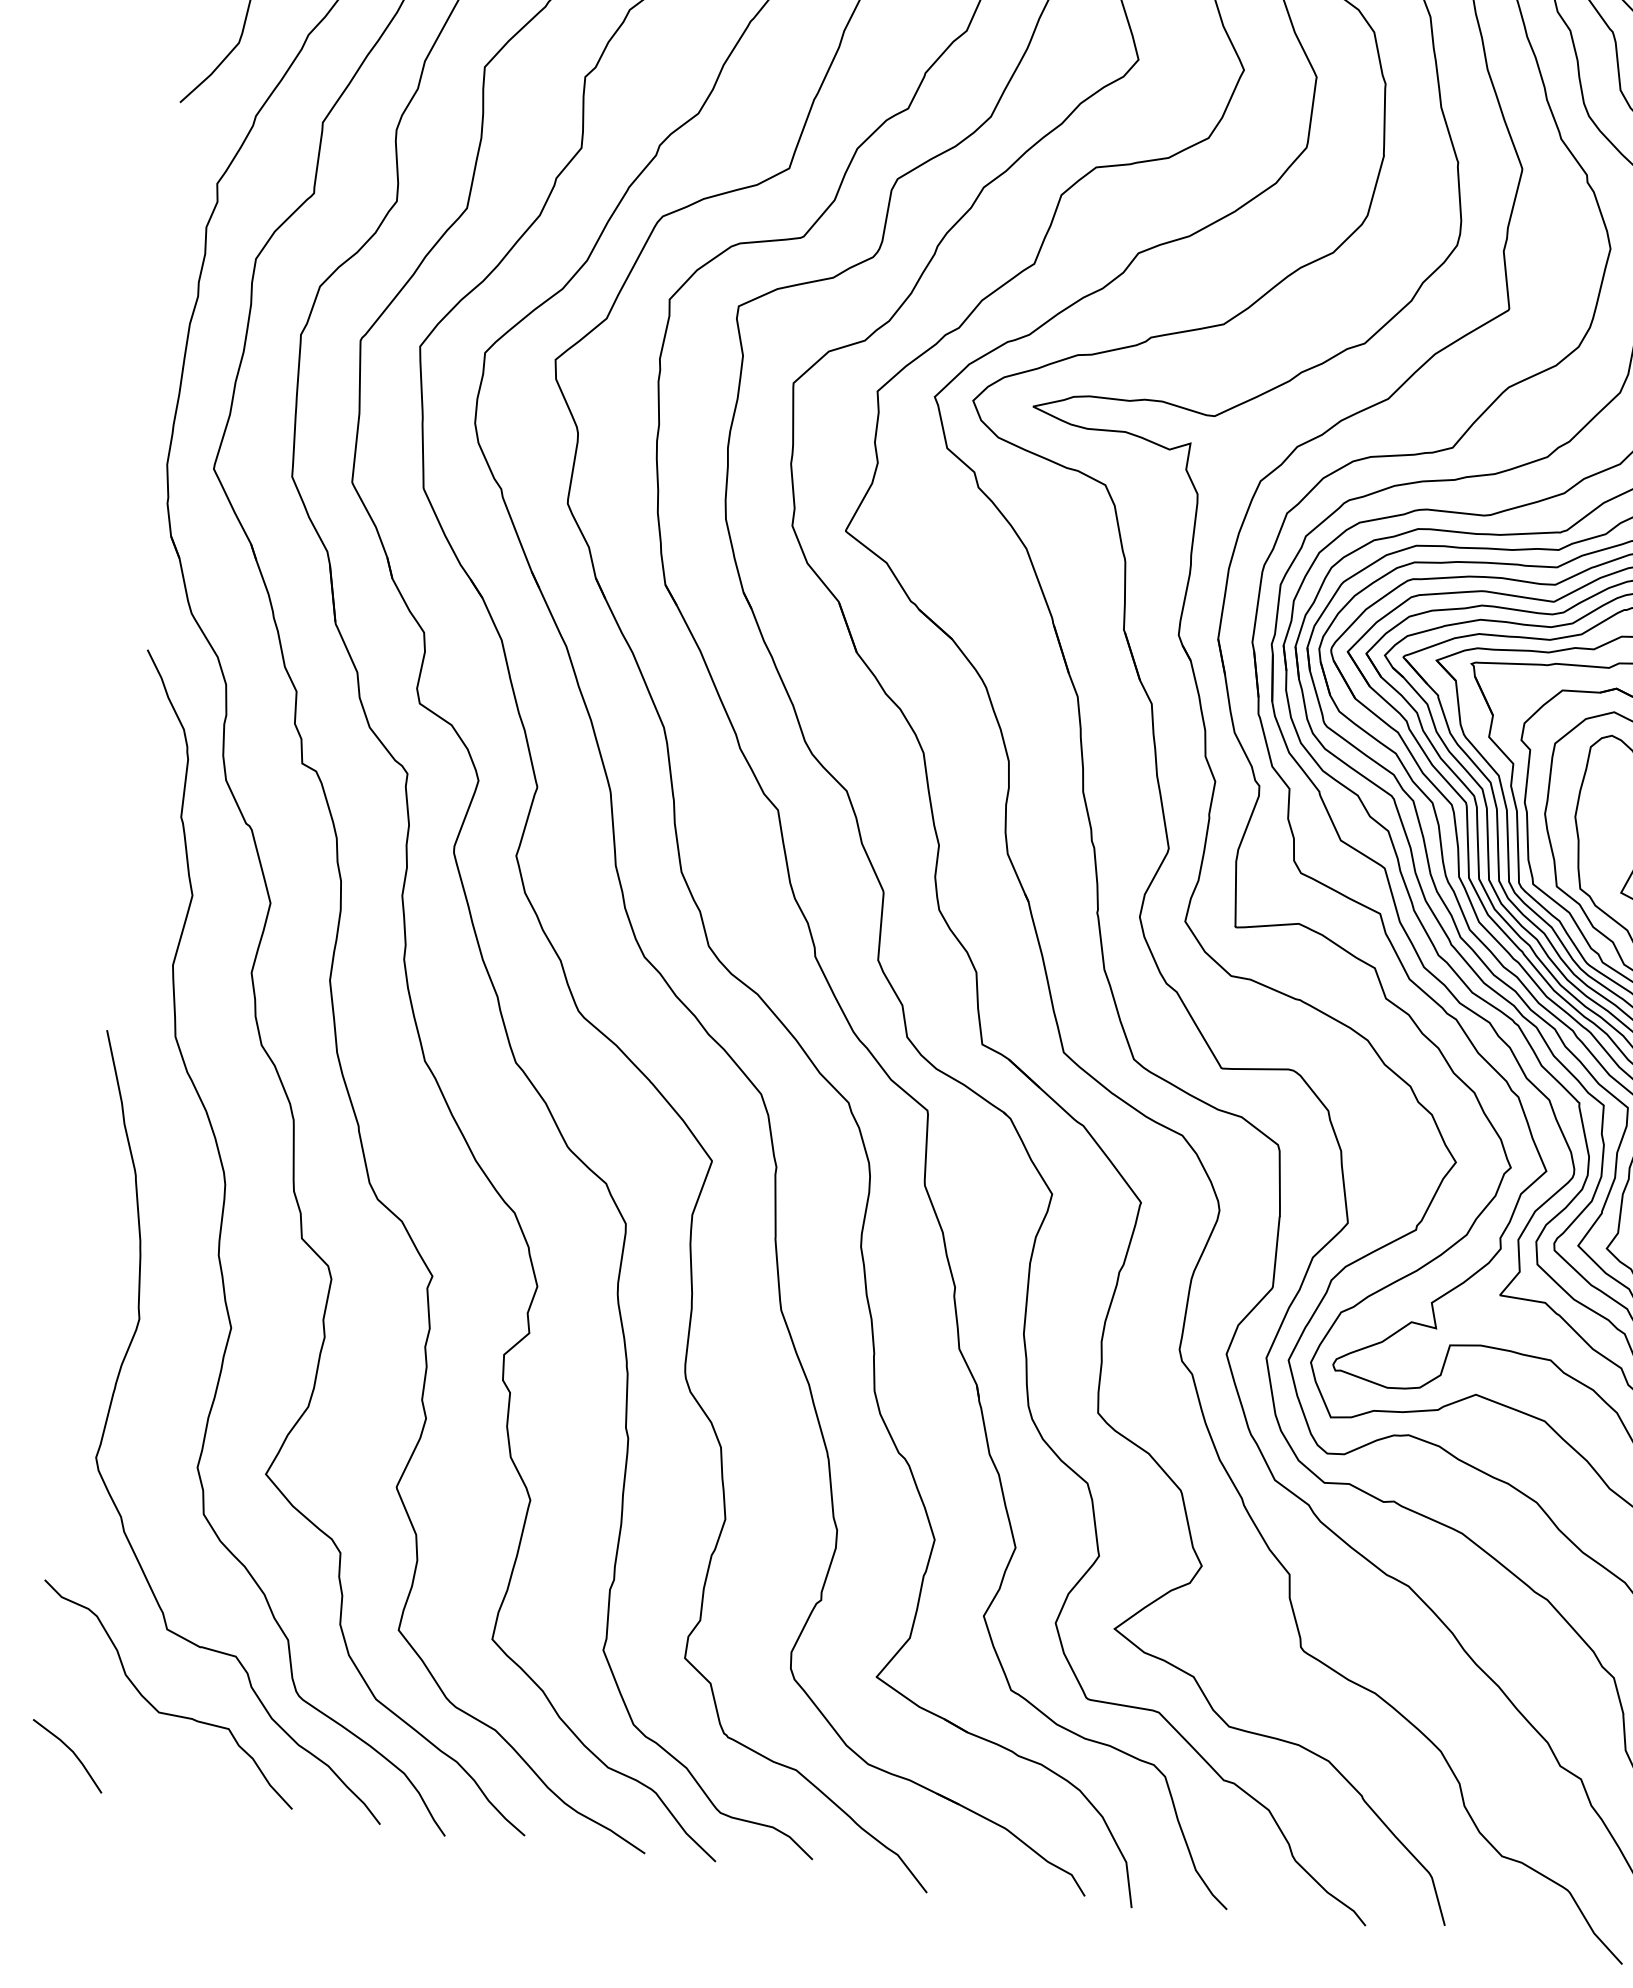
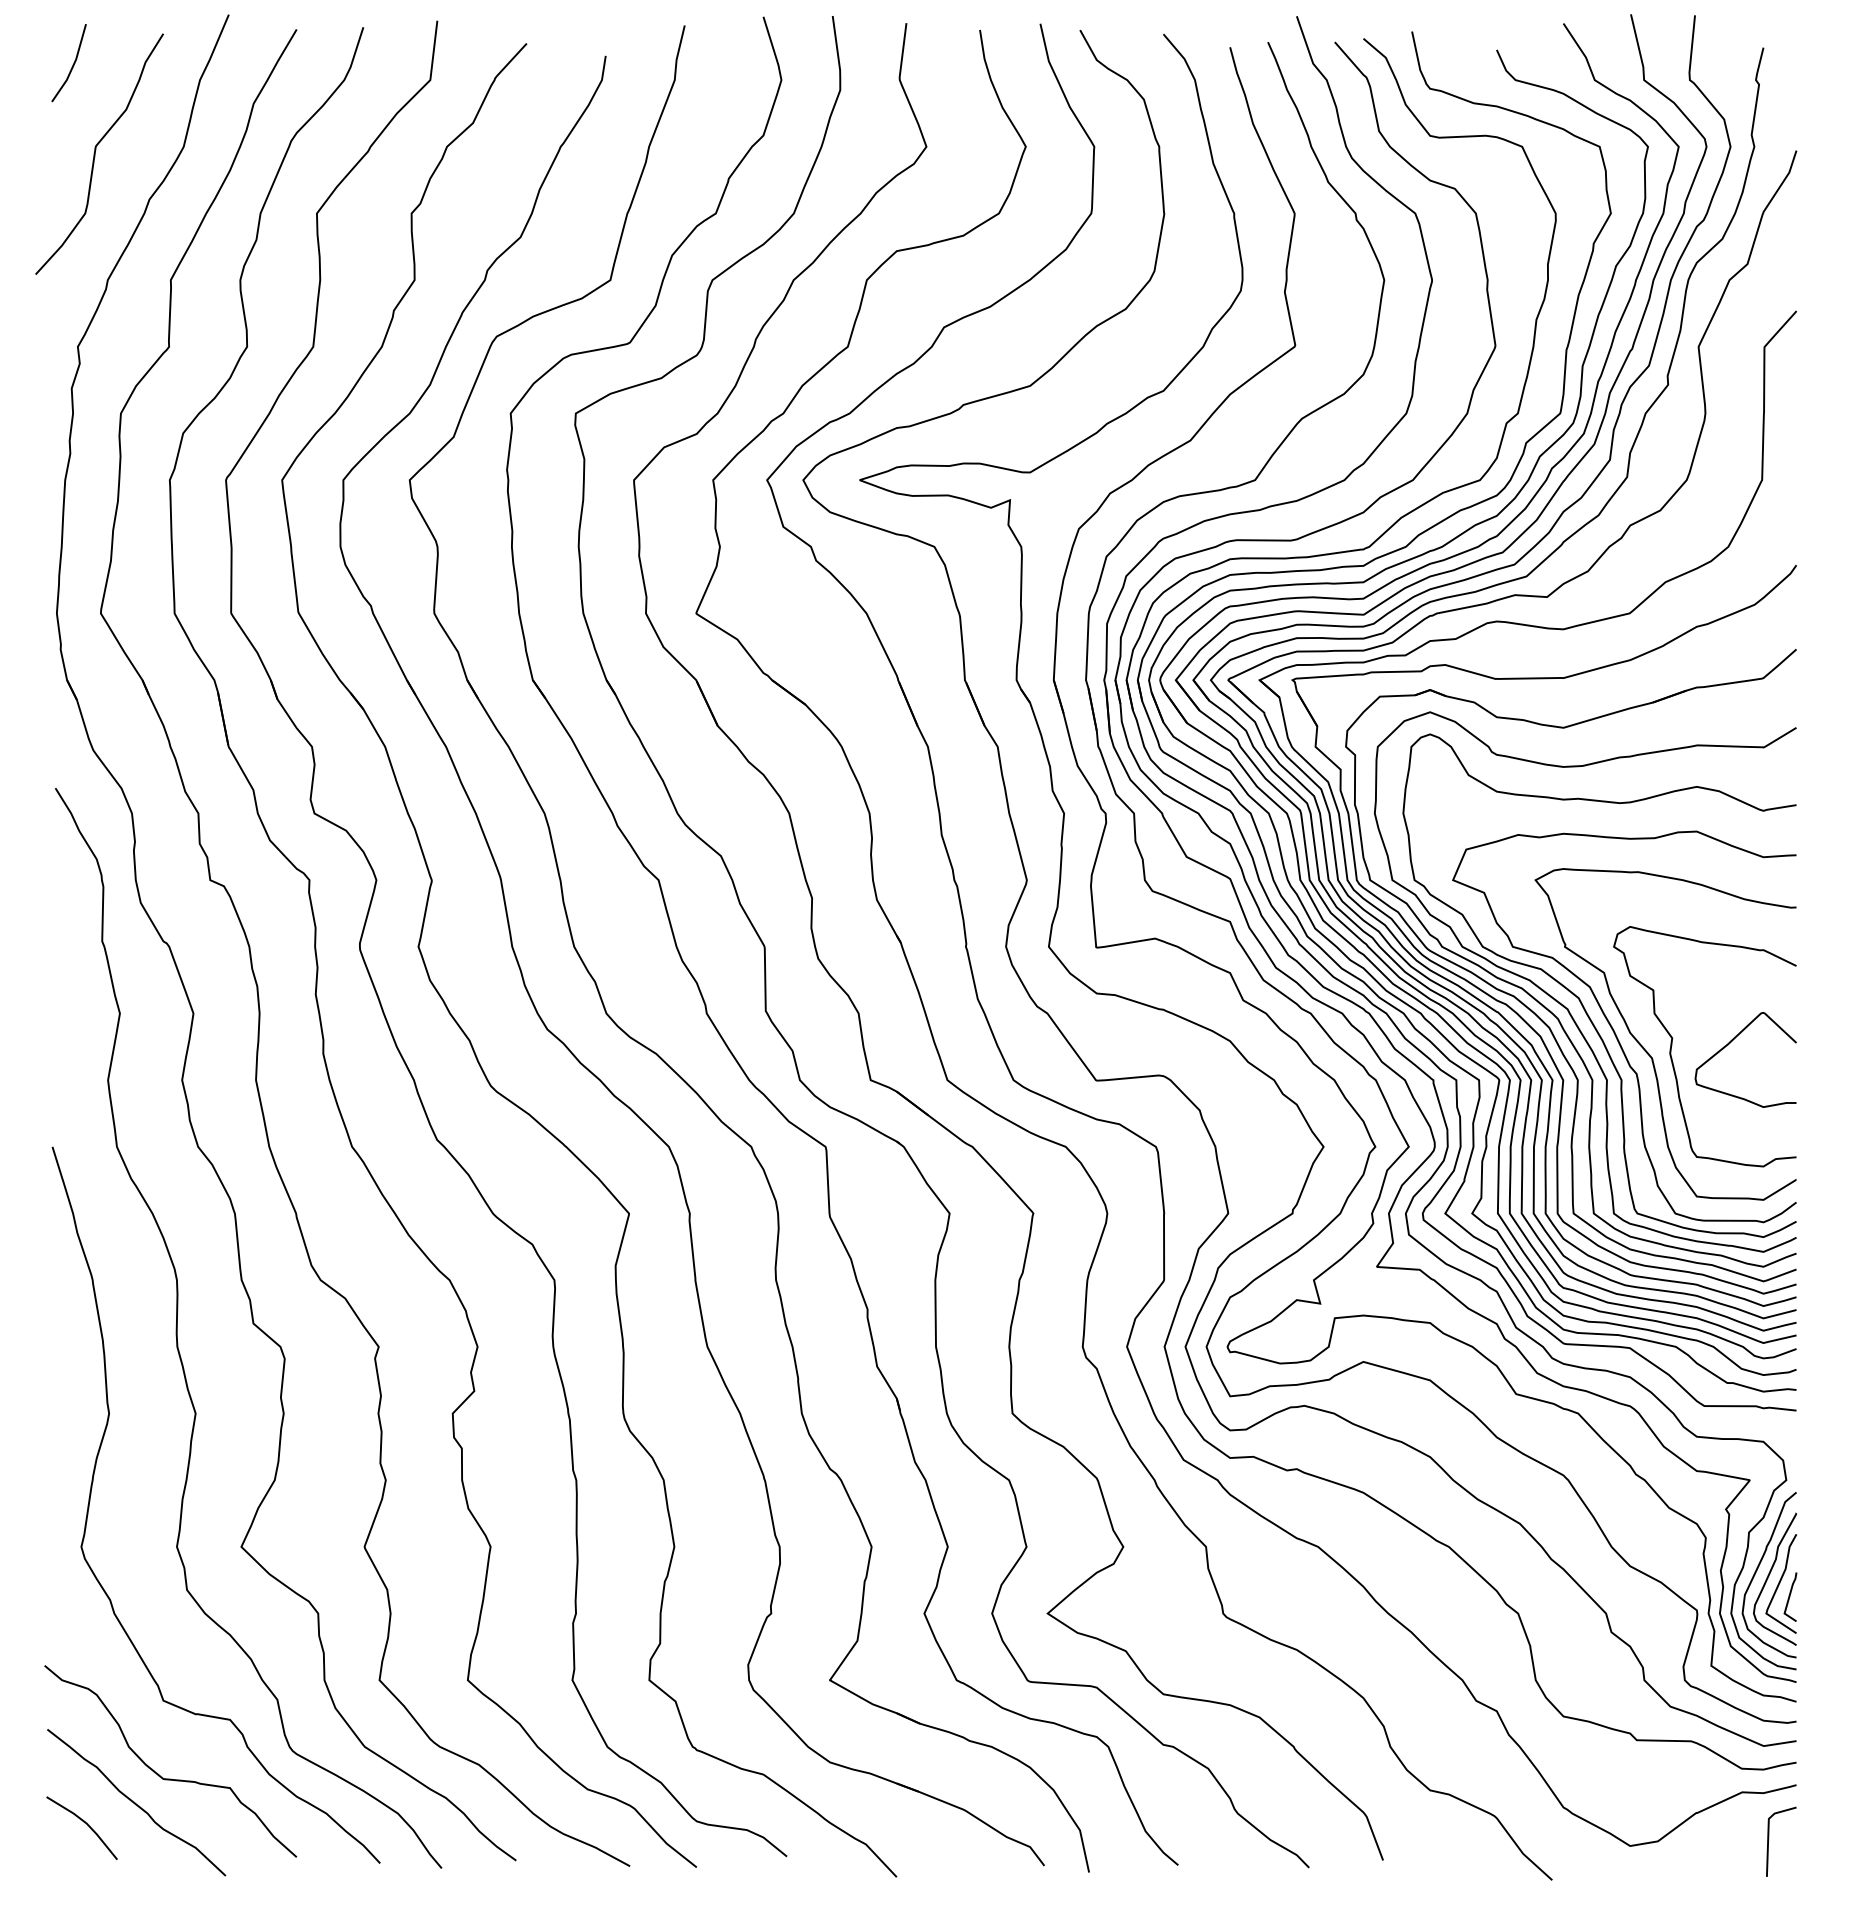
curve: (126, 1734) -> (135, 1802), added

